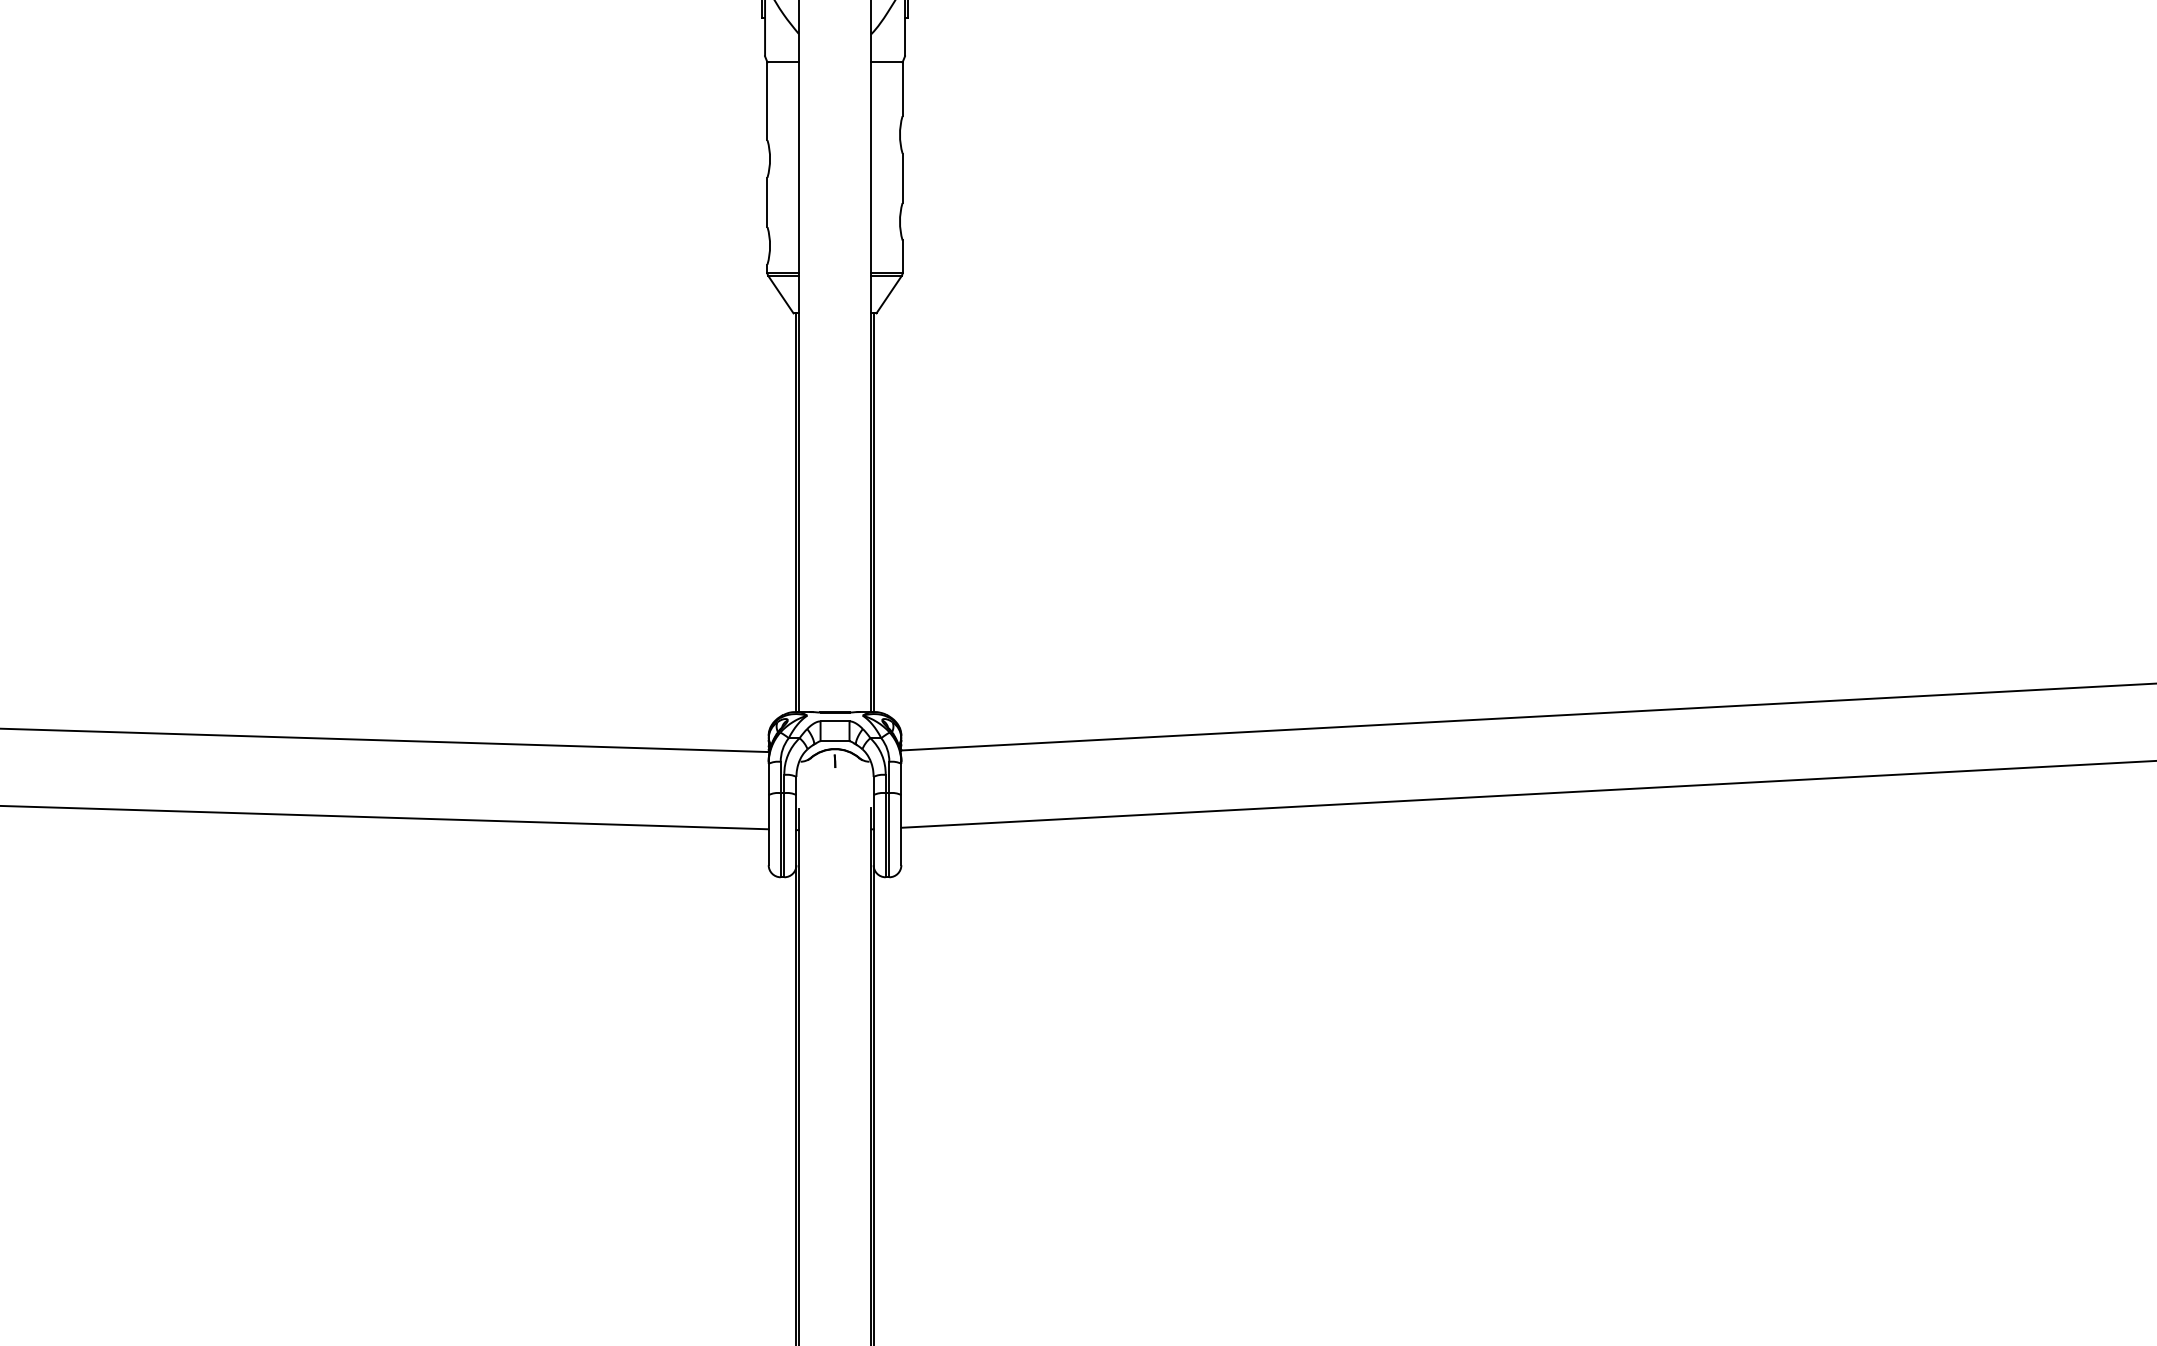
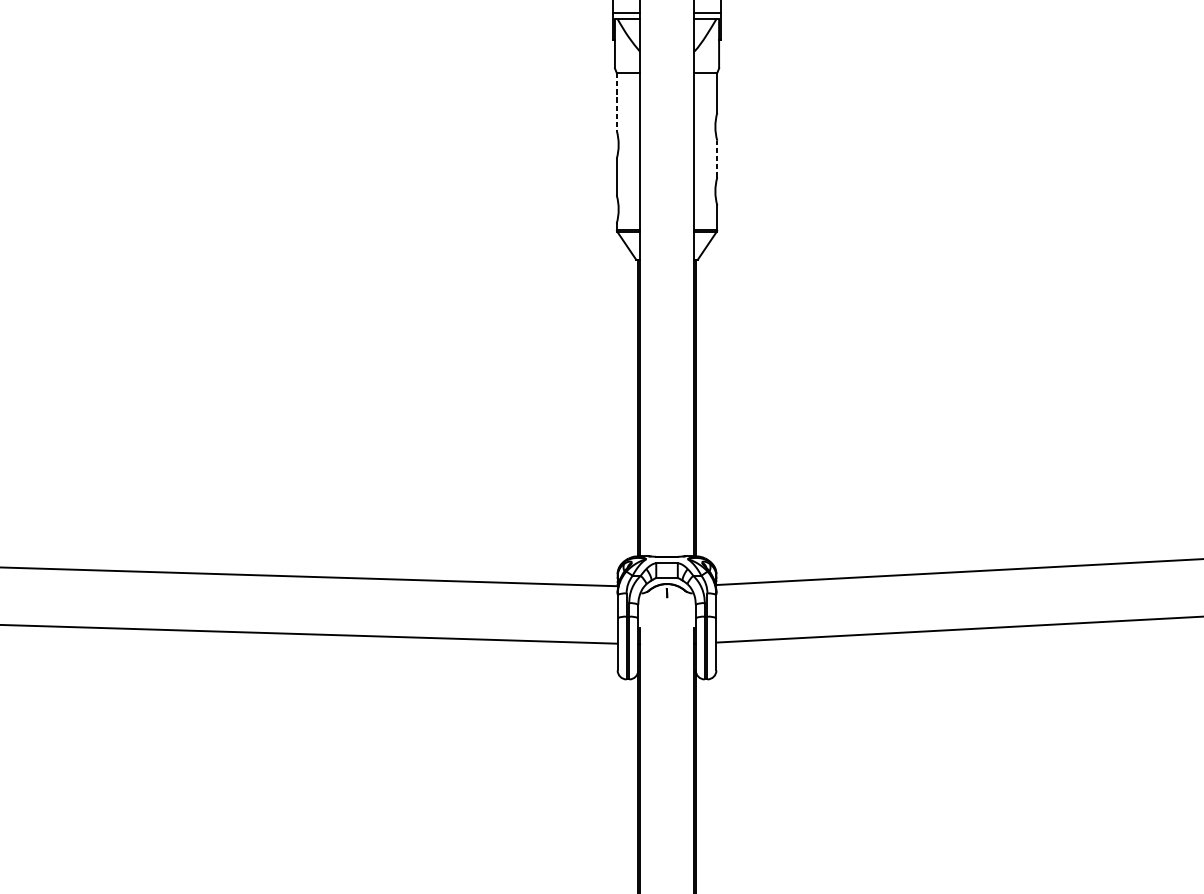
line: (767, 101) -> (616, 102), solid -> dashed
line: (902, 178) -> (717, 159), solid -> dashed

